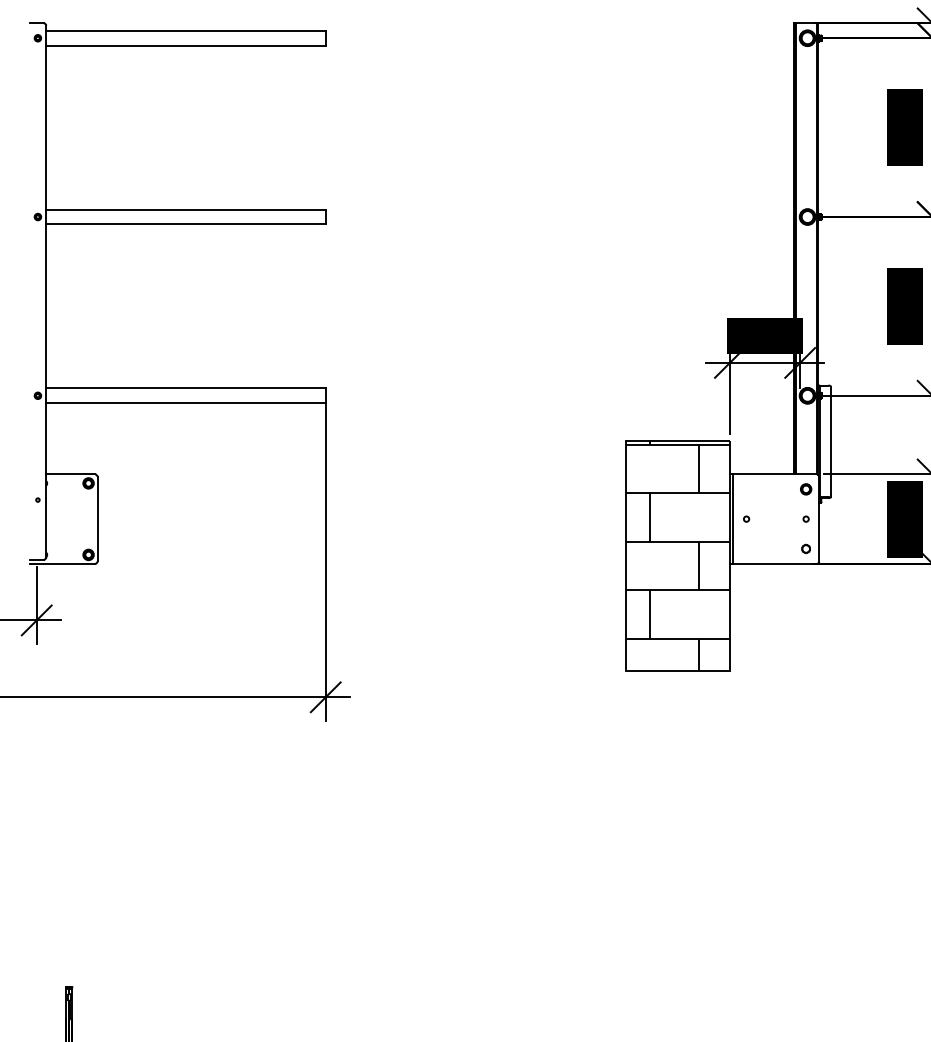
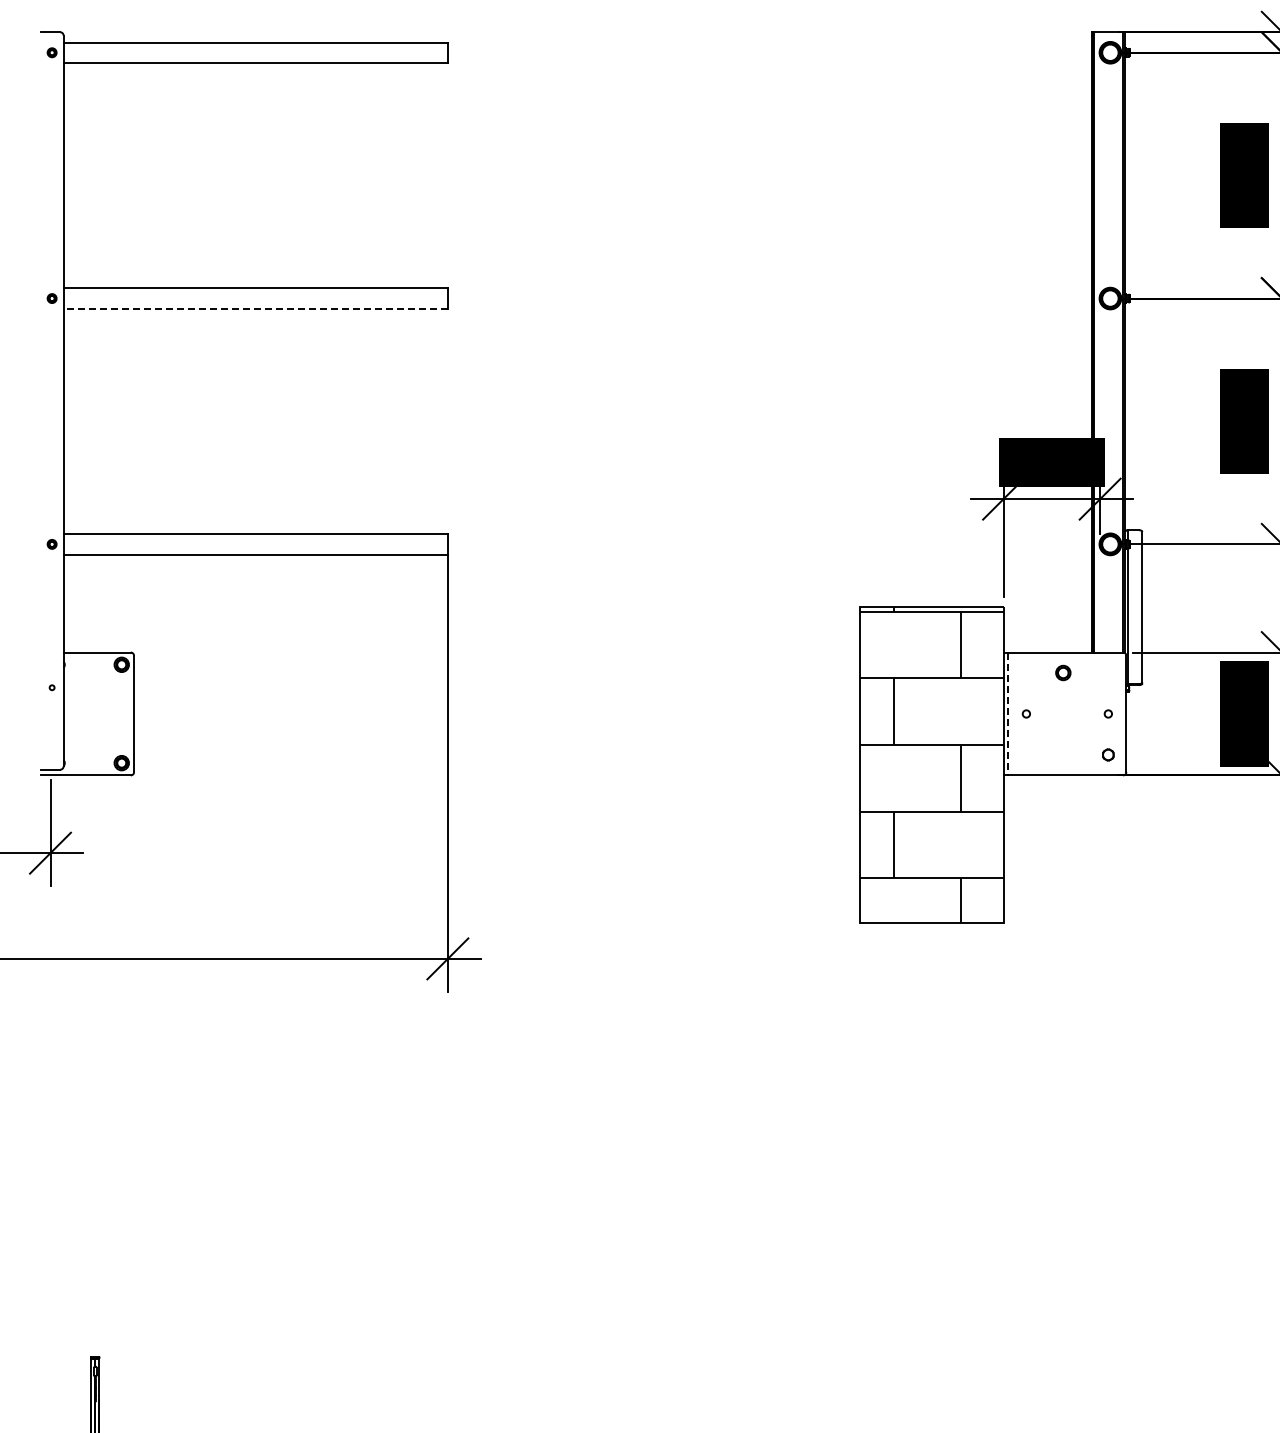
line: (185, 224) -> (255, 308), solid -> dashed
part: (806, 488) -> (1063, 672), moved
line: (733, 519) -> (1008, 714), solid -> dashed

